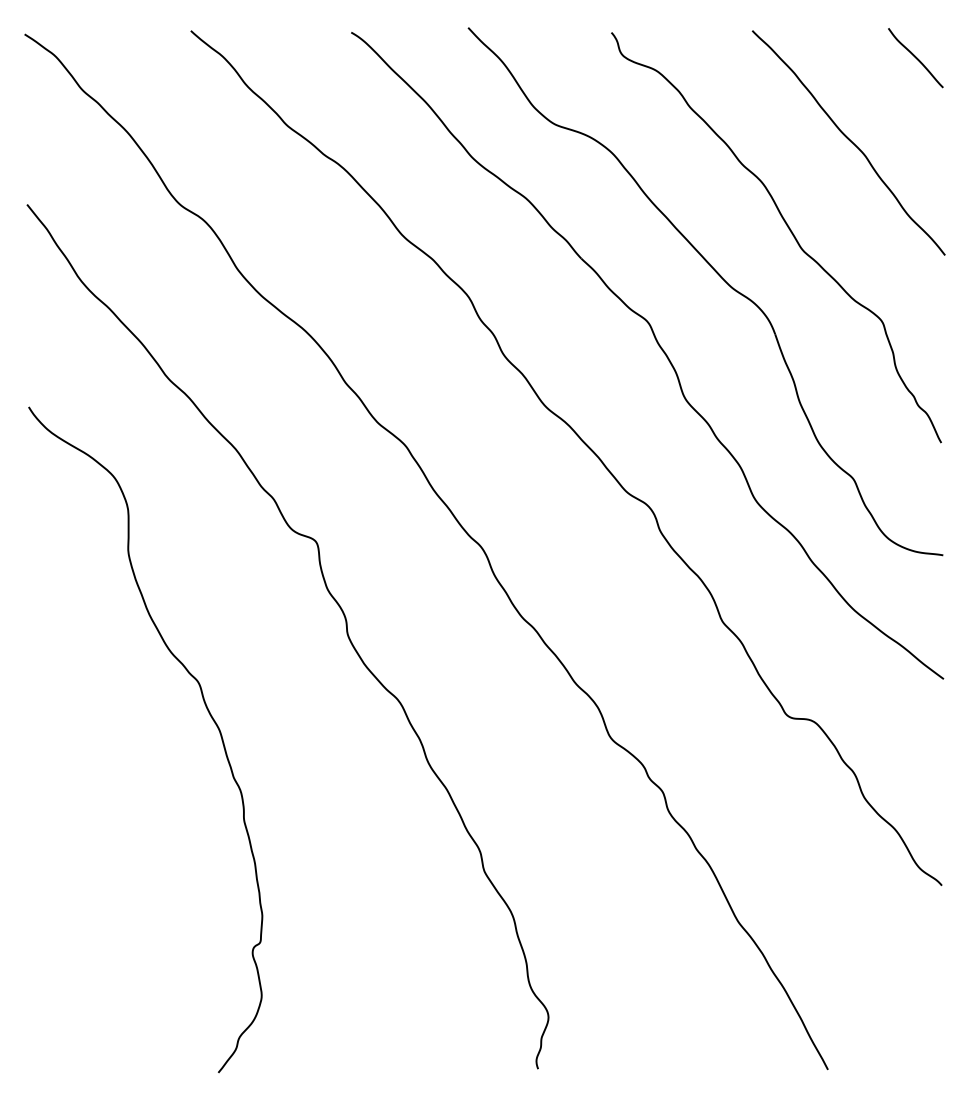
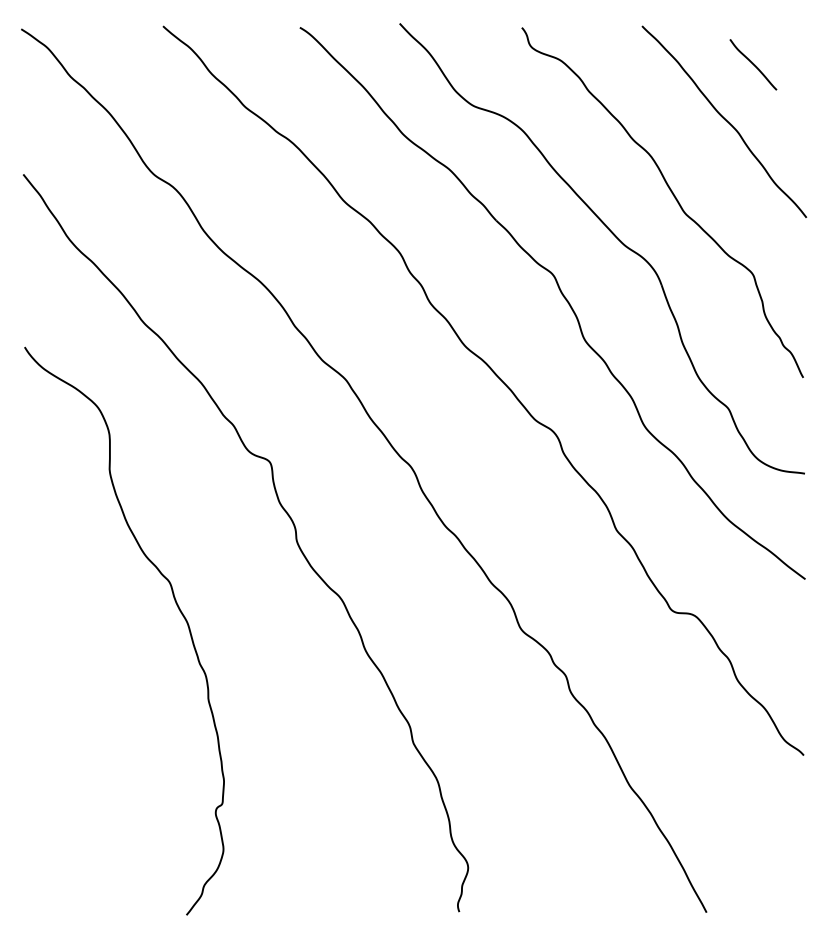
curve: (915, 58) -> (753, 65), moved

